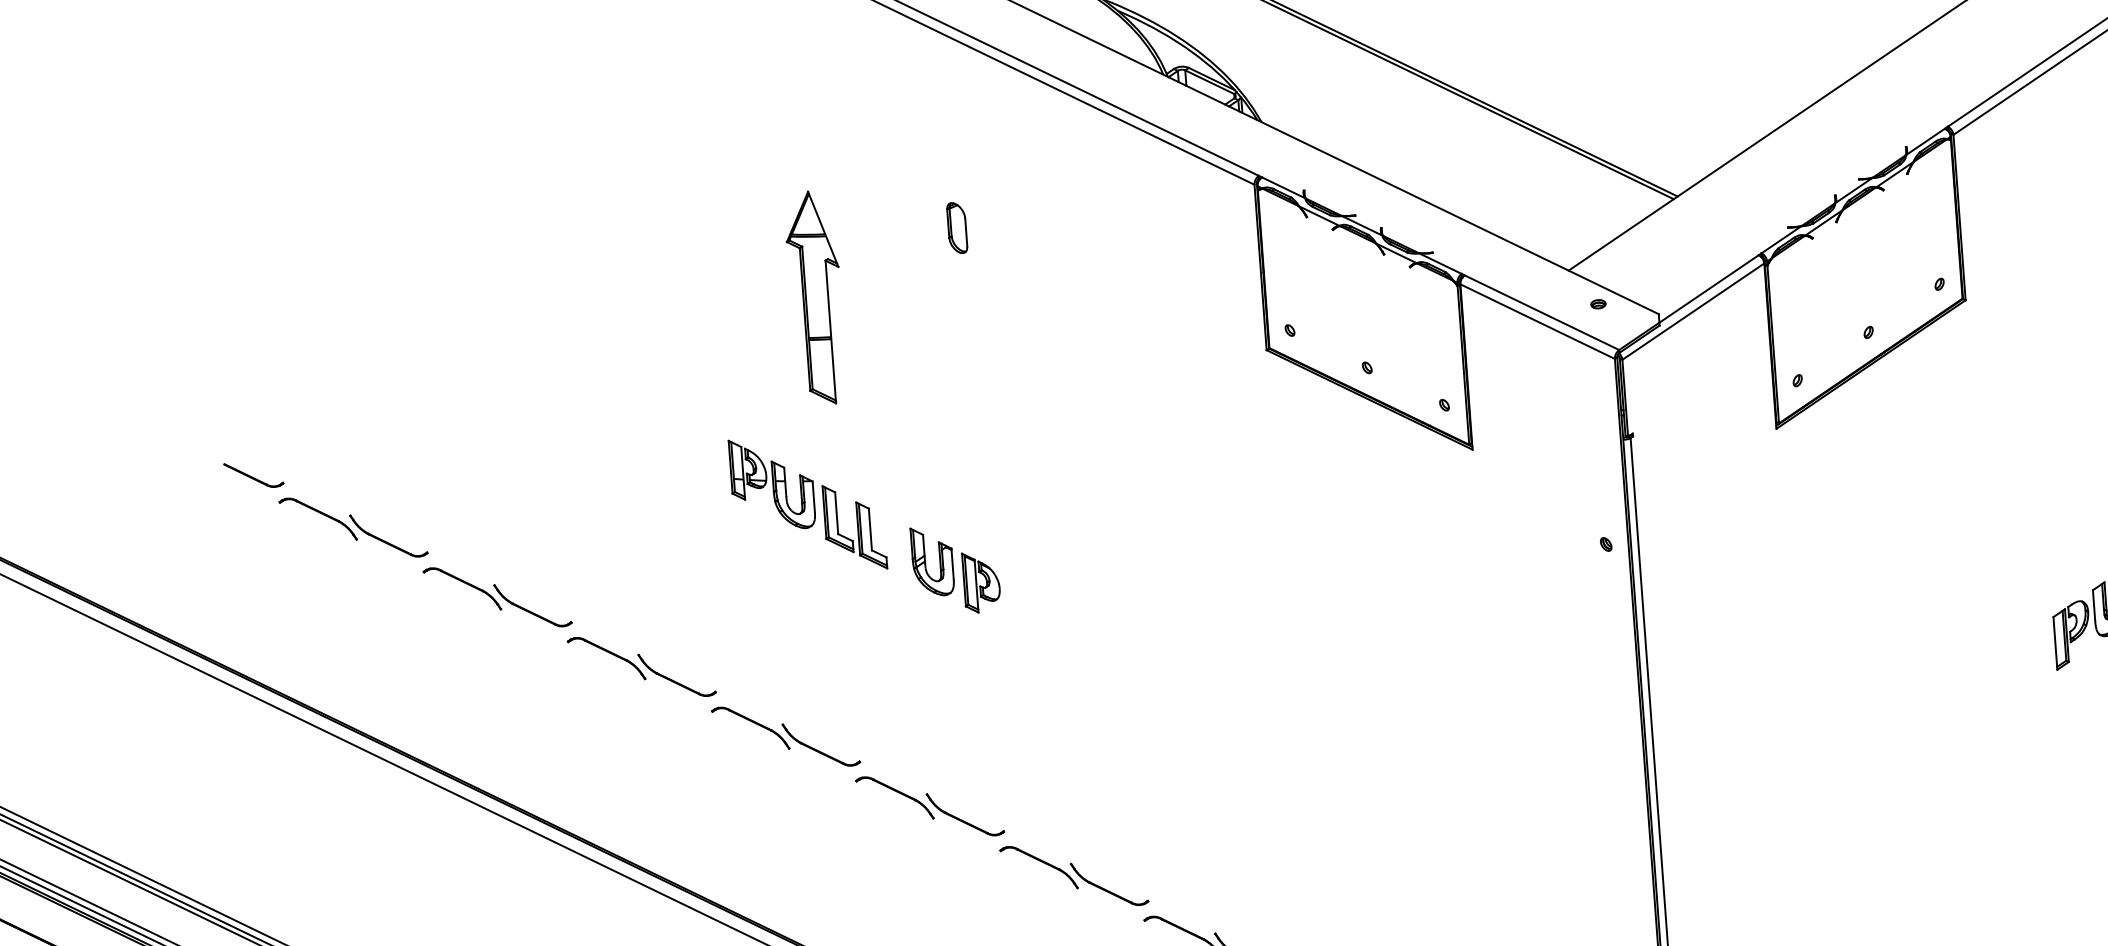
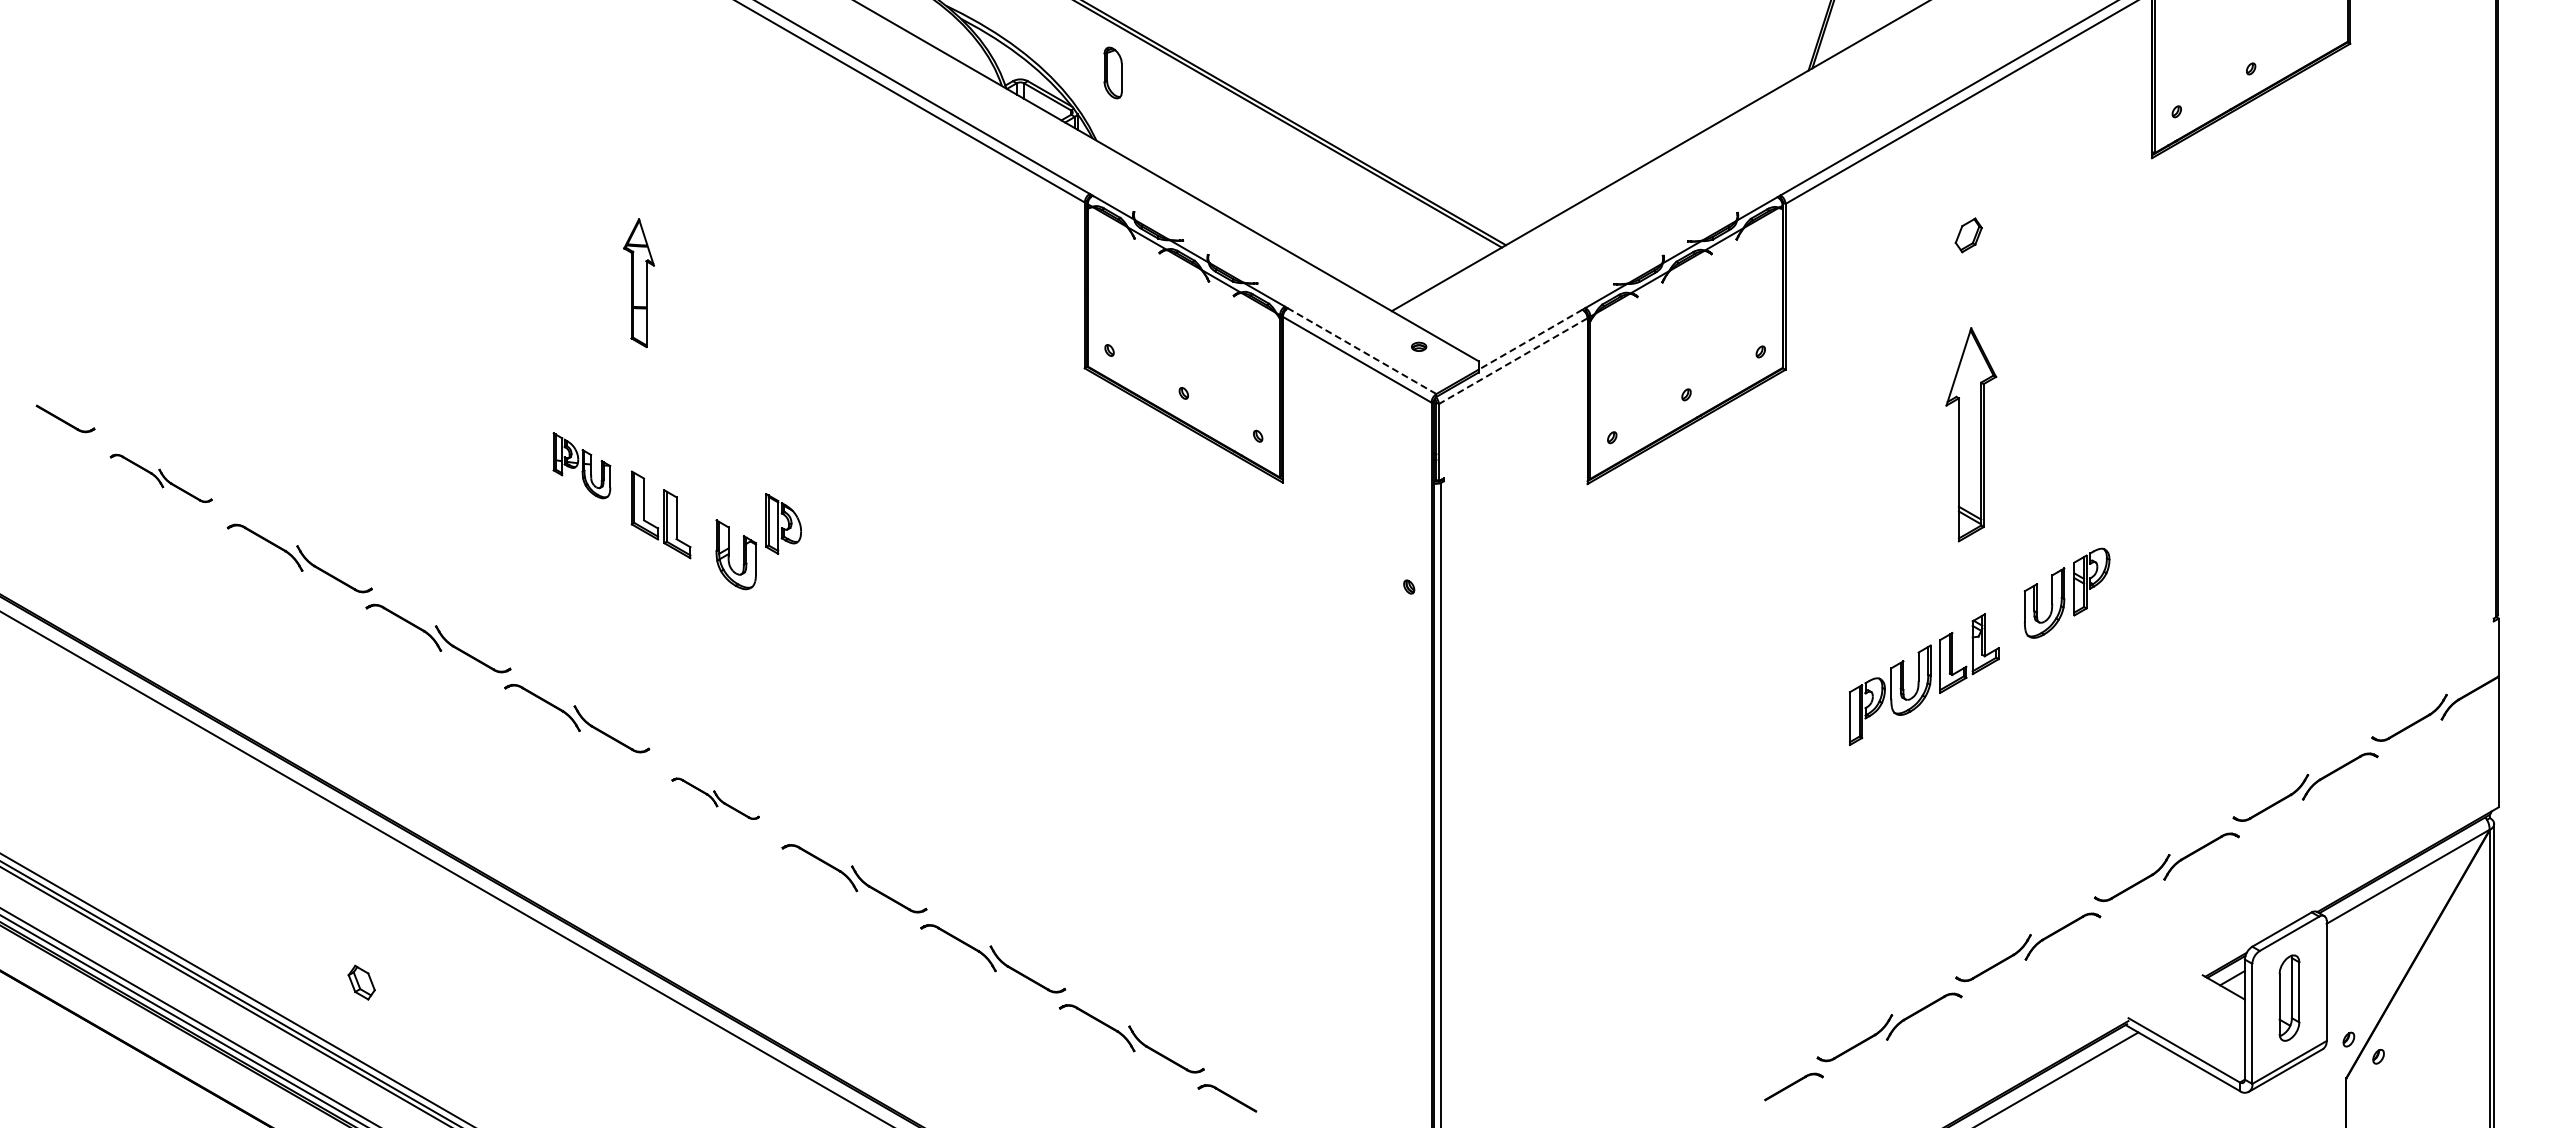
part: (956, 227) -> (1112, 72), moved
line: (1709, 288) -> (1530, 339), solid -> dashed
part: (815, 297) -> (638, 282), size x0.6
line: (1693, 311) -> (1513, 361), solid -> dashed
line: (1542, 313) -> (1362, 351), solid -> dashed
part: (771, 483) -> (581, 465), size x0.7
part: (353, 527) -> (161, 478), size x0.7
part: (981, 581) -> (783, 523), moved
part: (929, 806) -> (715, 798), size x0.6

